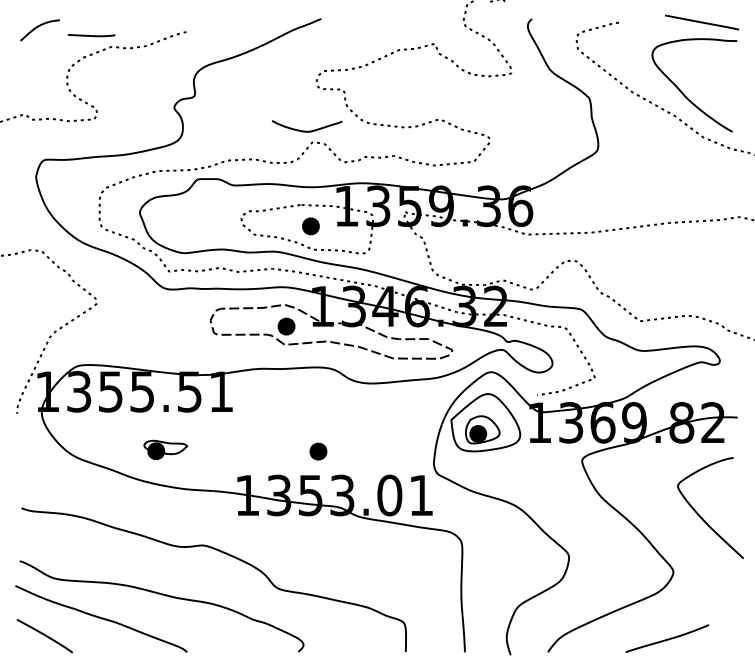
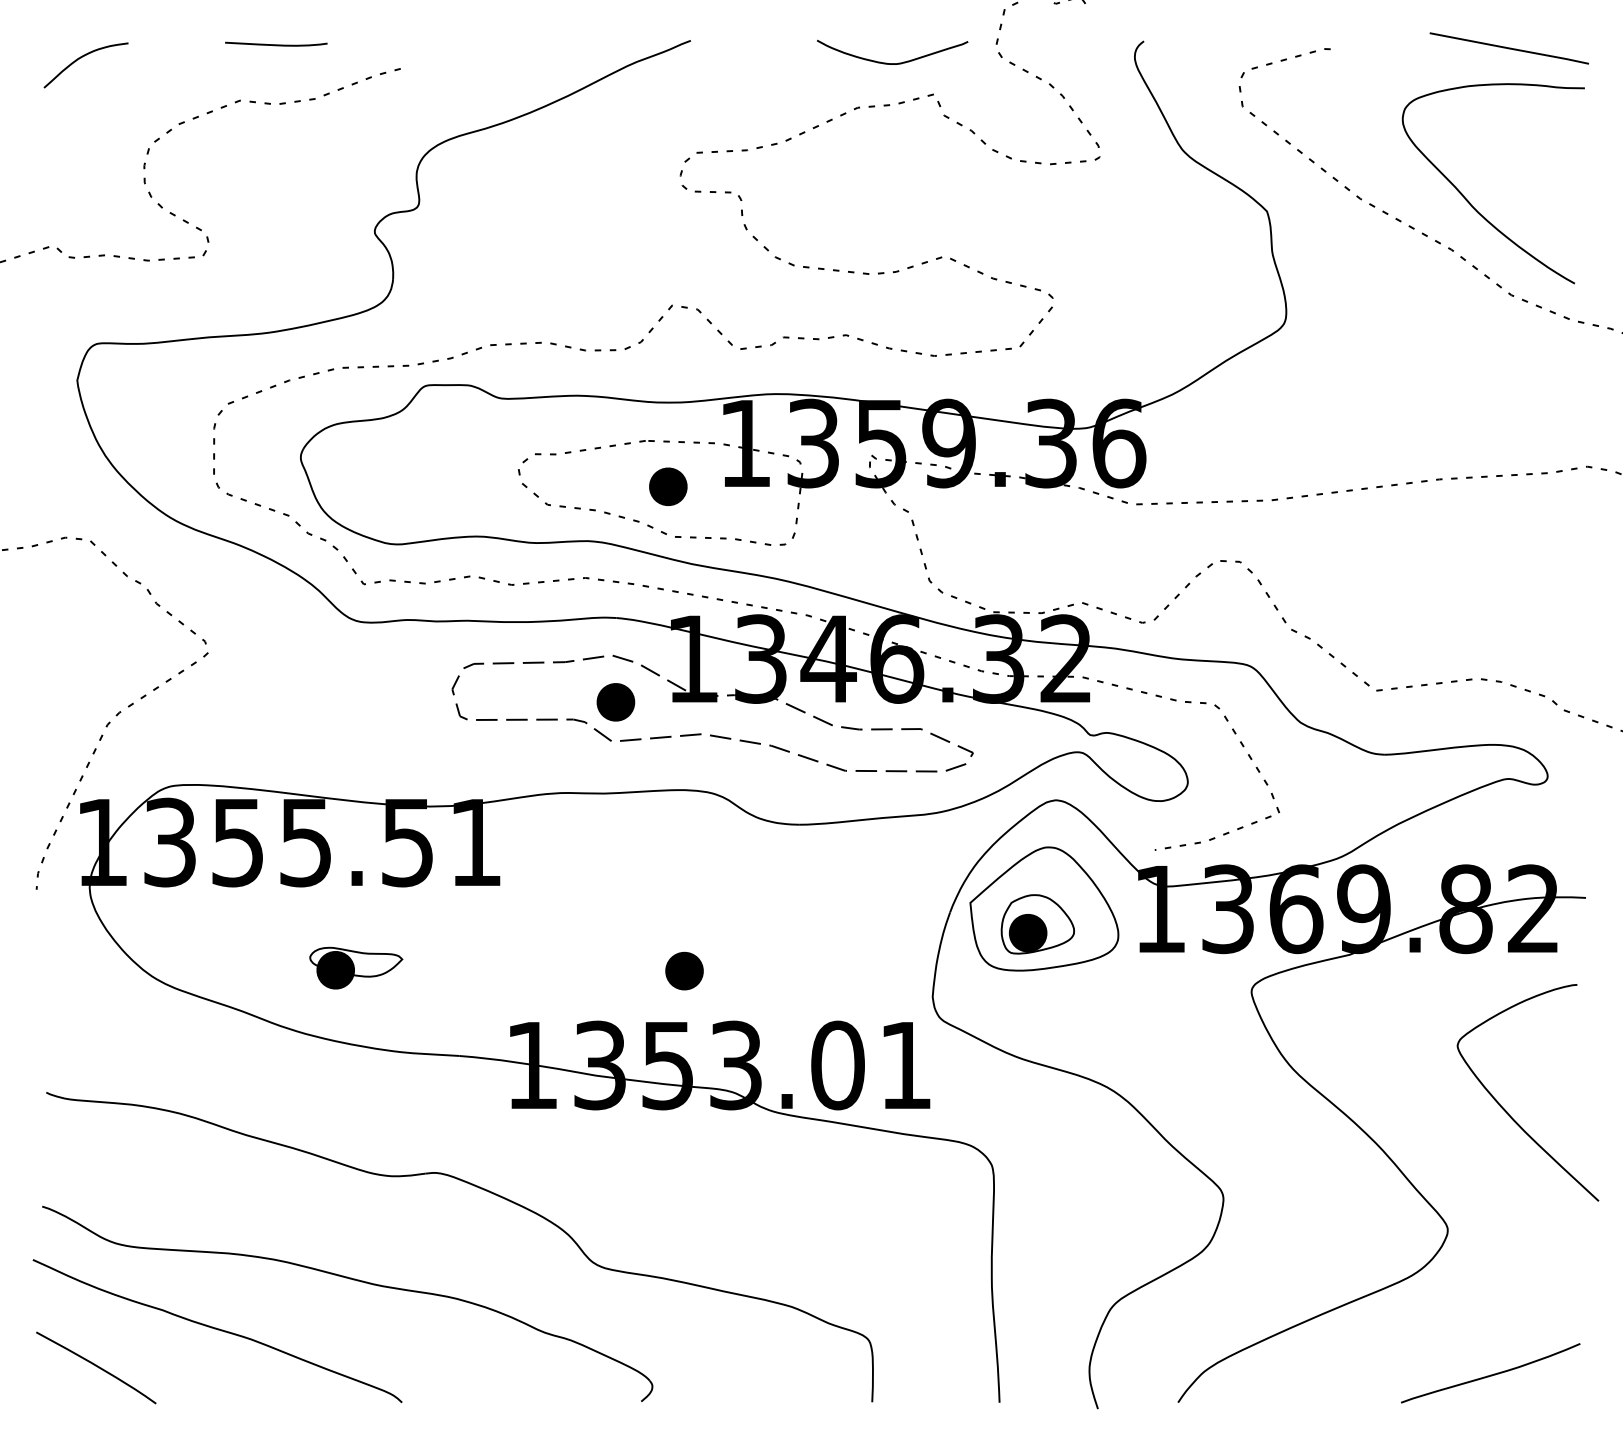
curve: (91, 35) -> (276, 44), moved
curve: (306, 130) -> (891, 61), moved
curve: (667, 638) -> (1490, 1372), moved

